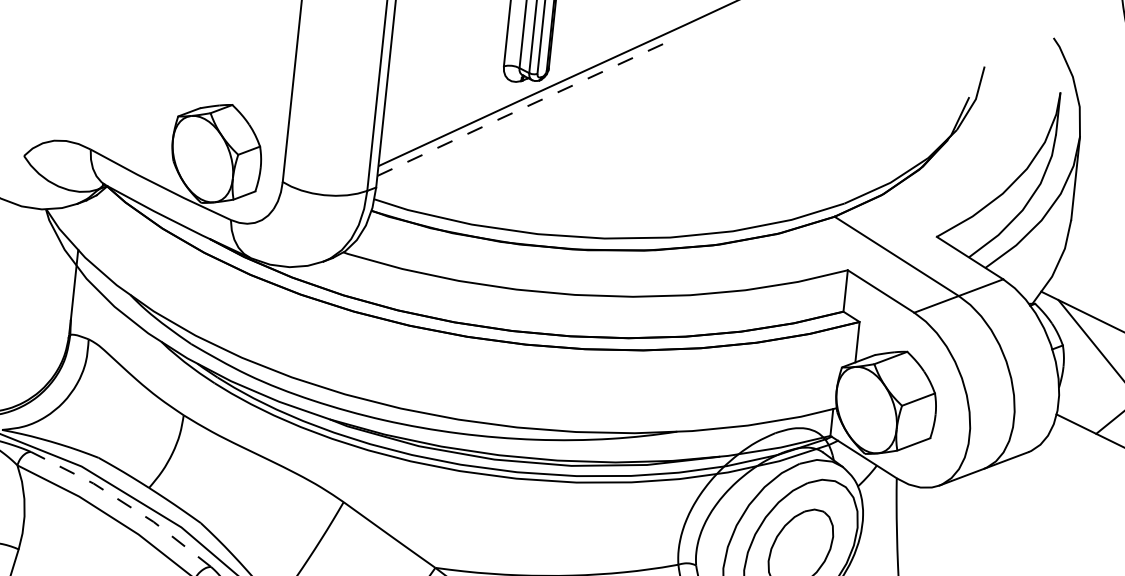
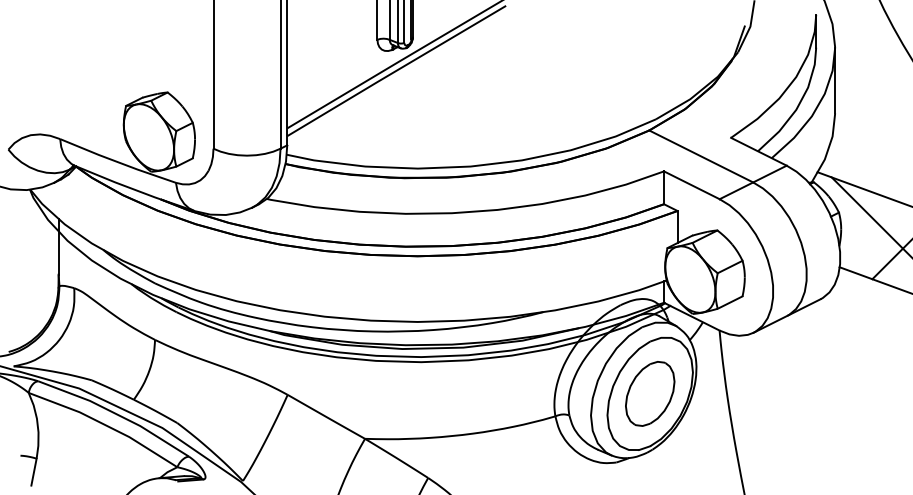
line: (523, 107) -> (396, 70), dashed -> solid
line: (124, 502) -> (115, 413), dashed -> solid

